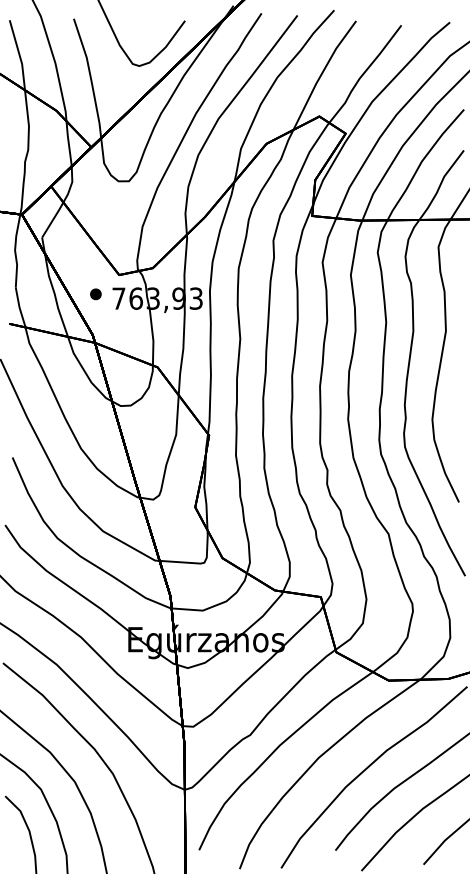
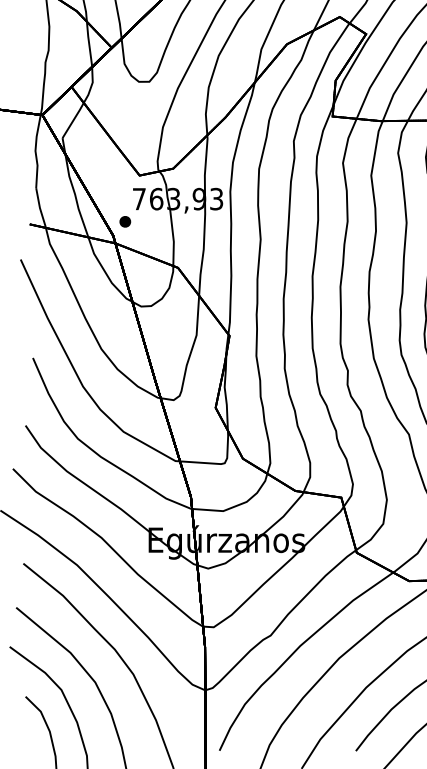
part: (95, 294) -> (124, 222), moved

